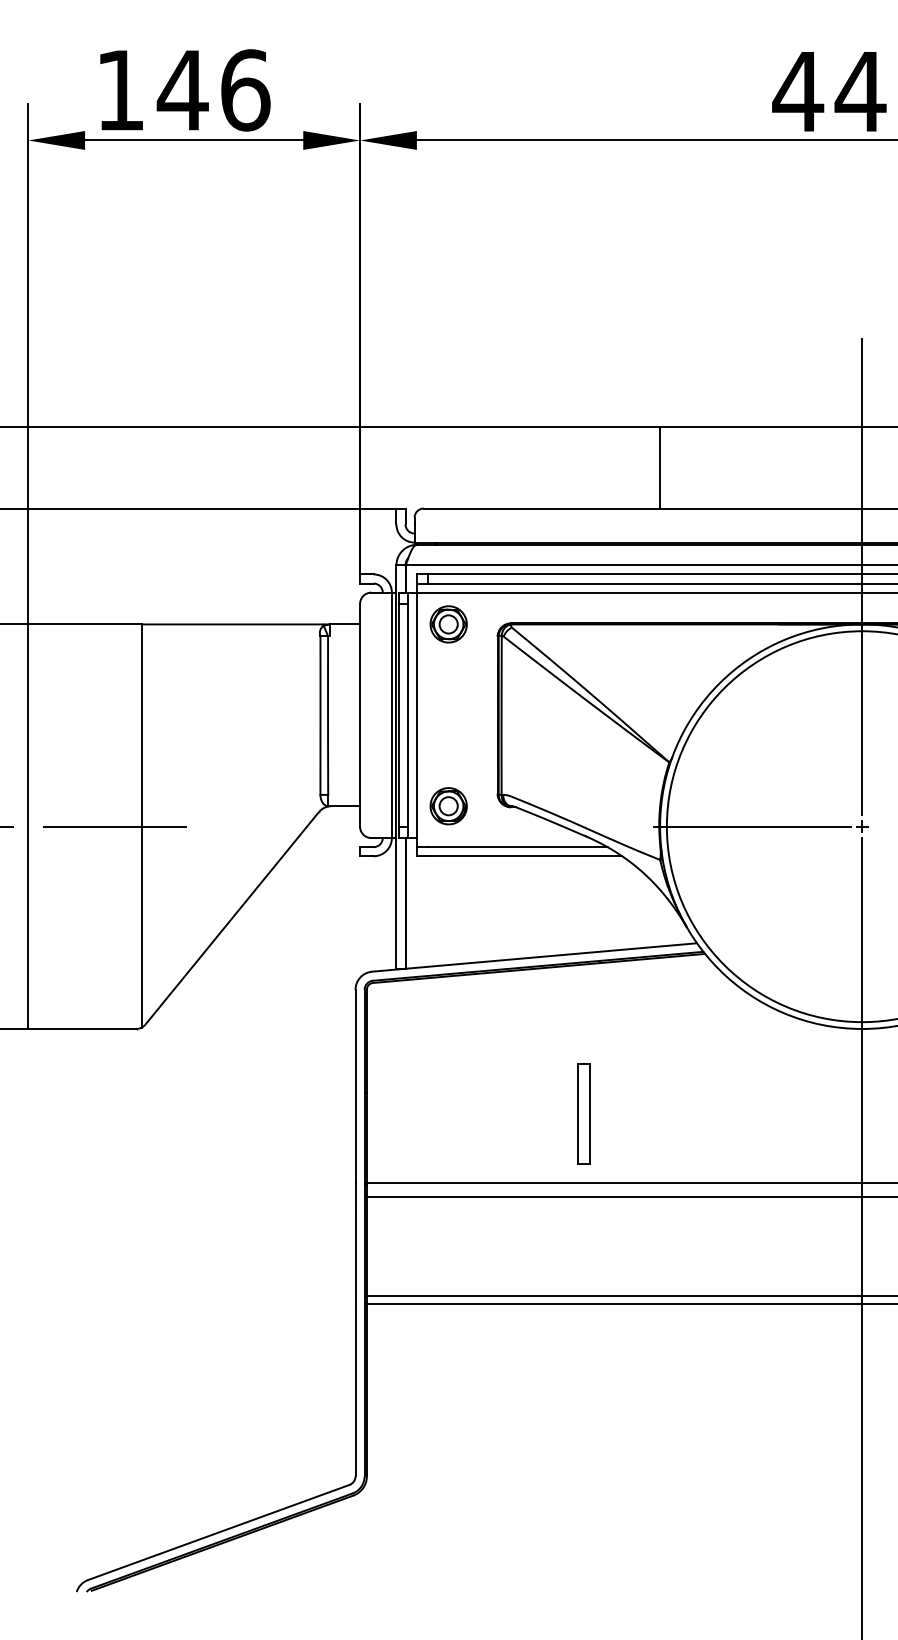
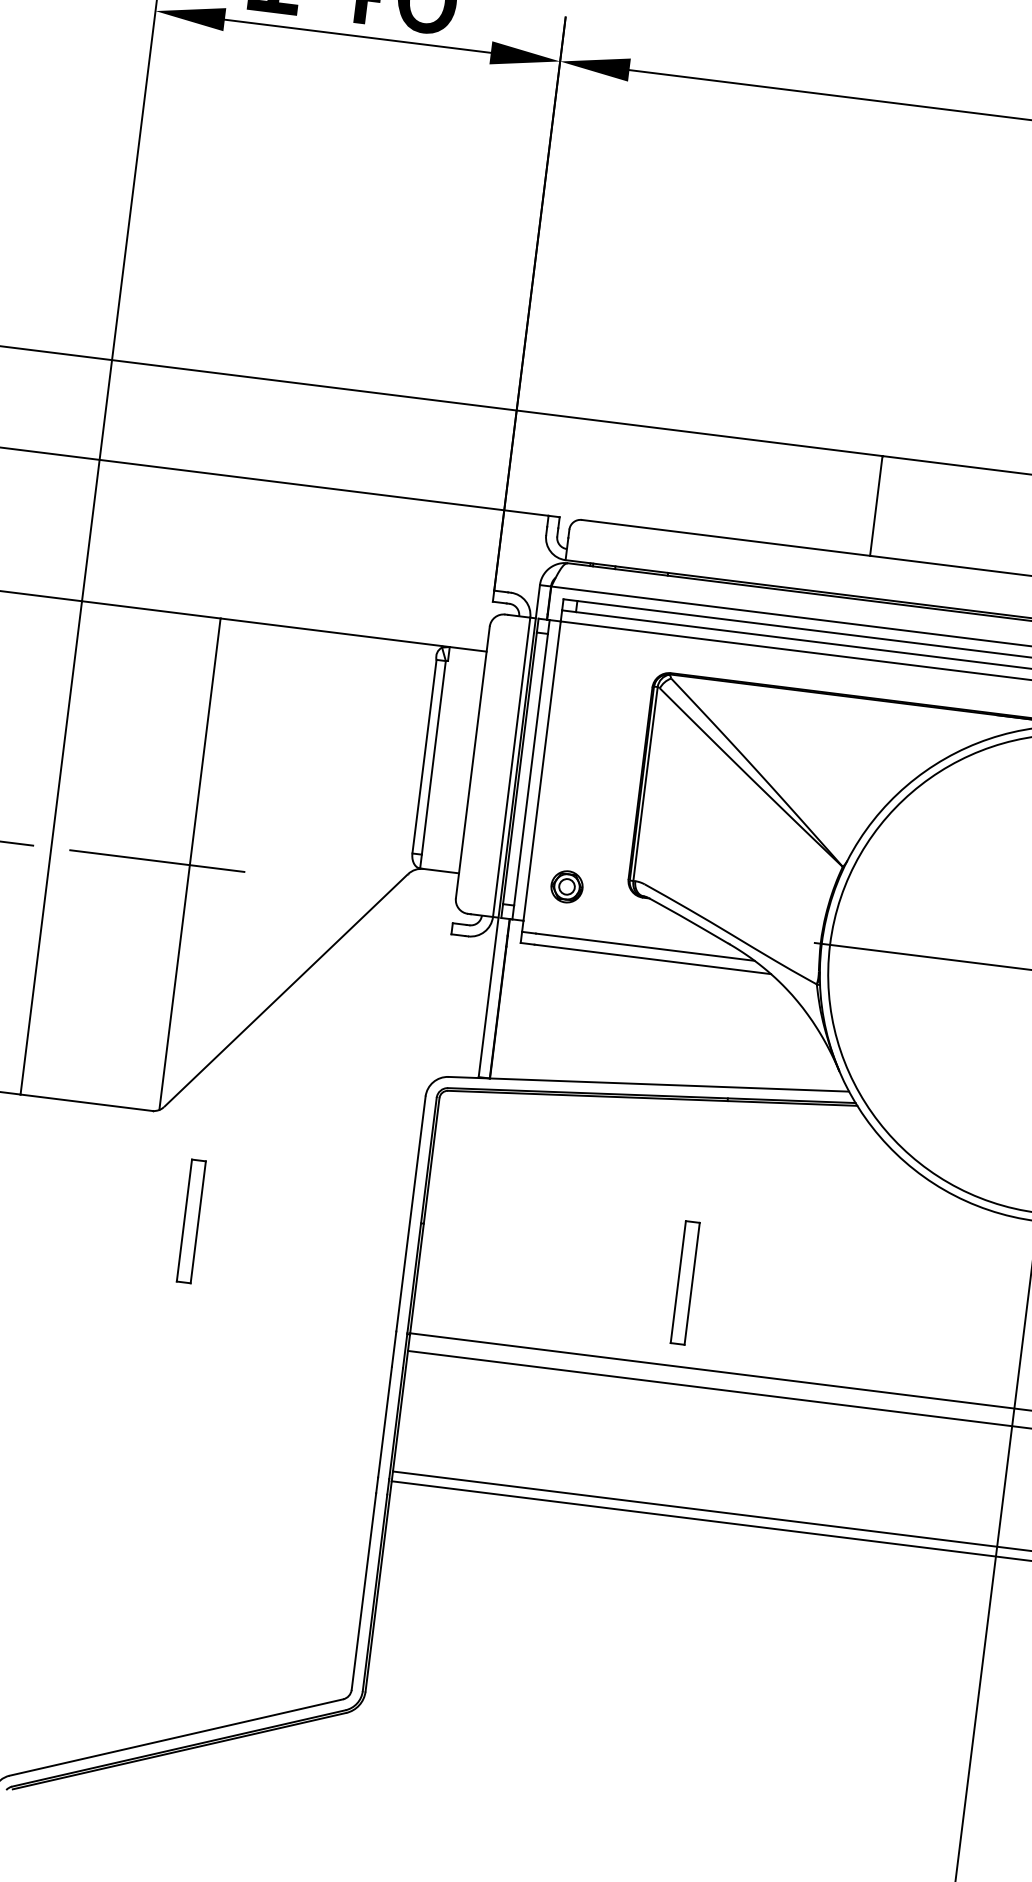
part: (448, 624) -> (594, 665), removed
part: (448, 806) -> (566, 887), size x0.7
part: (178, 1113) -> (190, 1220), added

